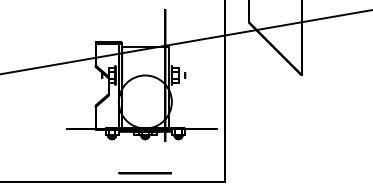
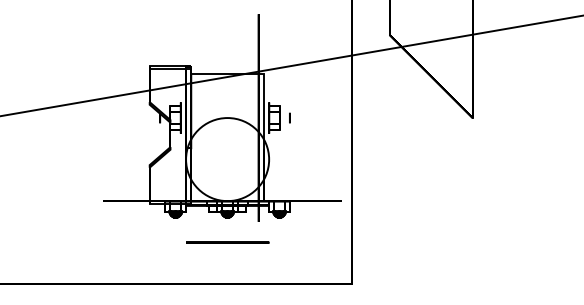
line: (144, 173) -> (226, 243), moved

